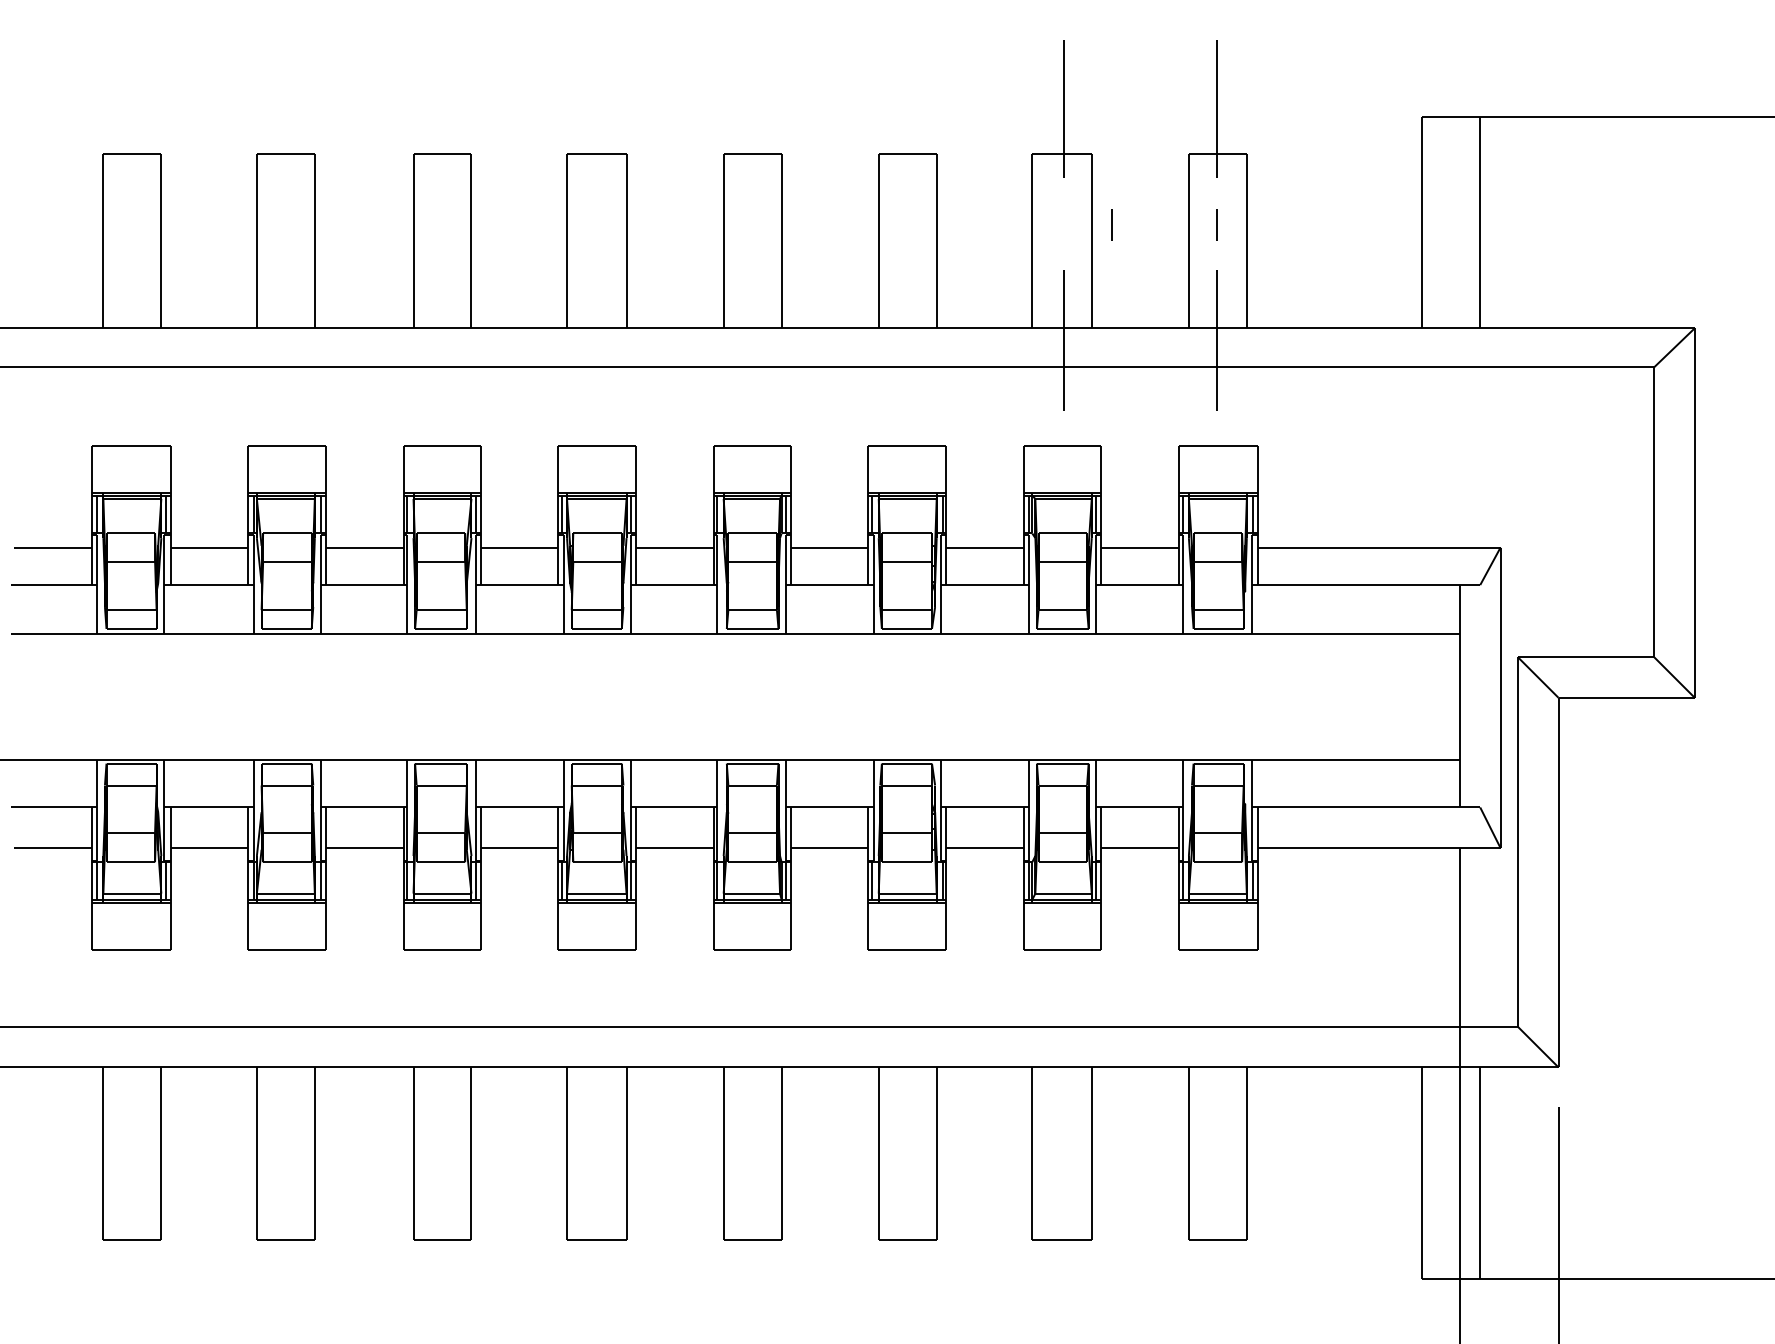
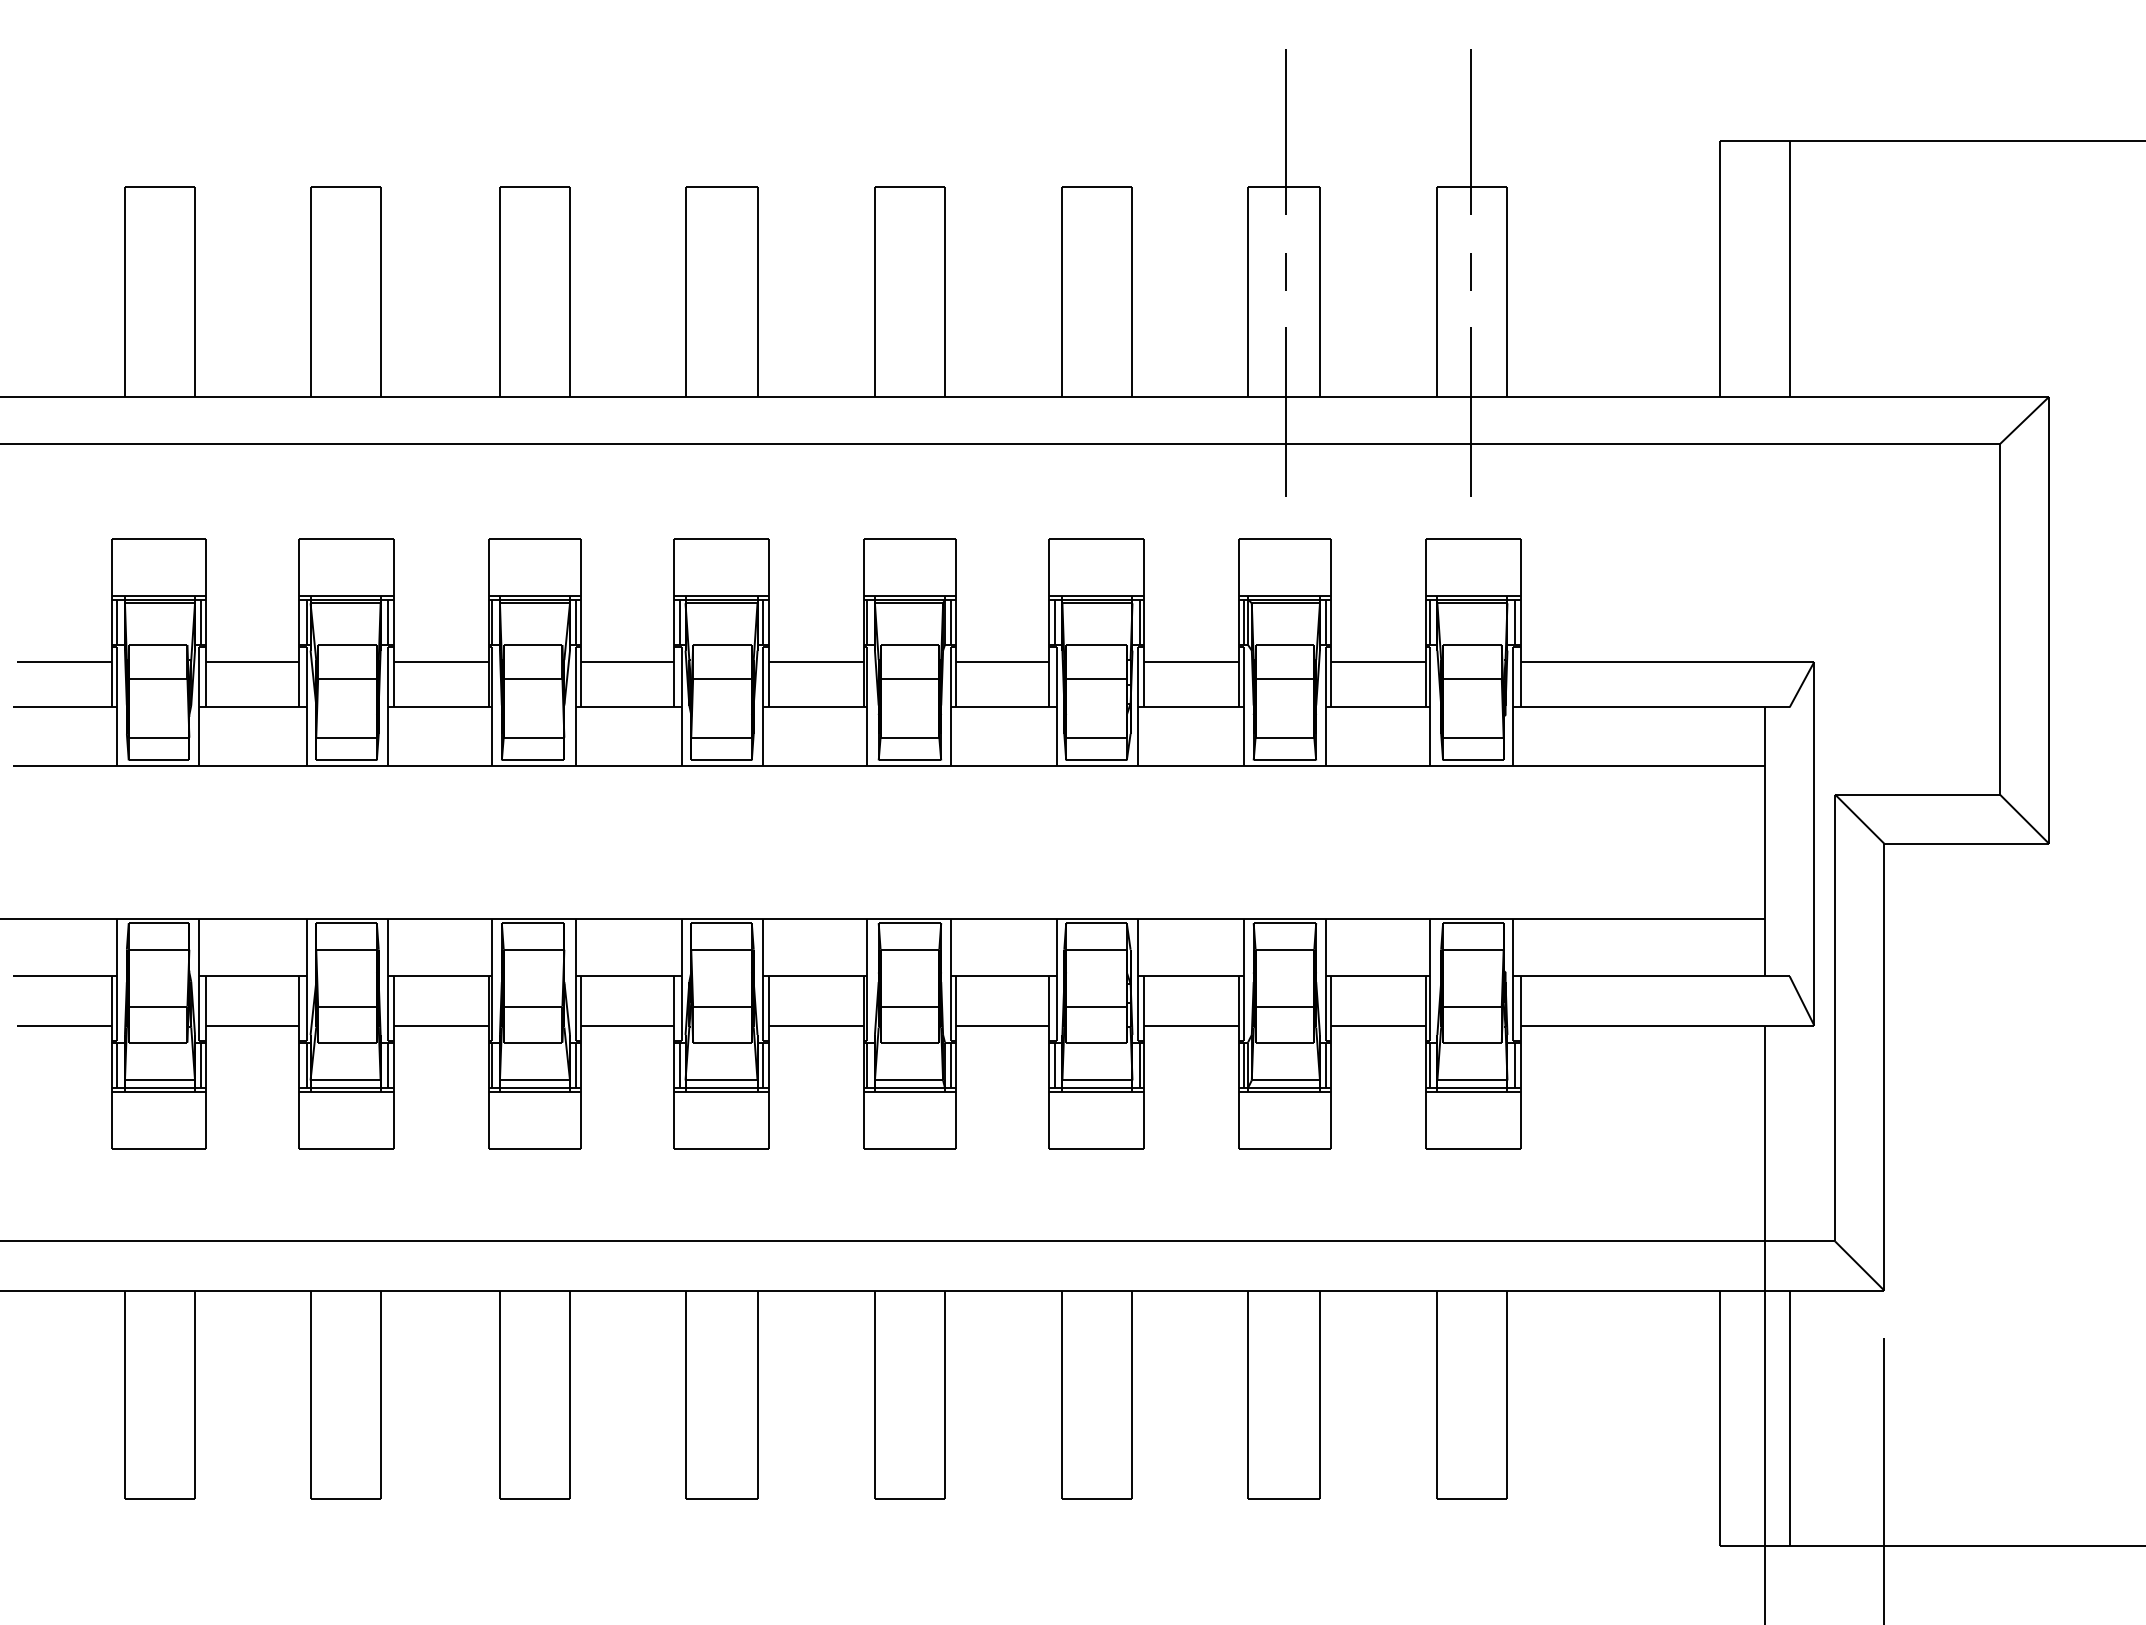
line: (1112, 224) -> (1285, 271), moved

